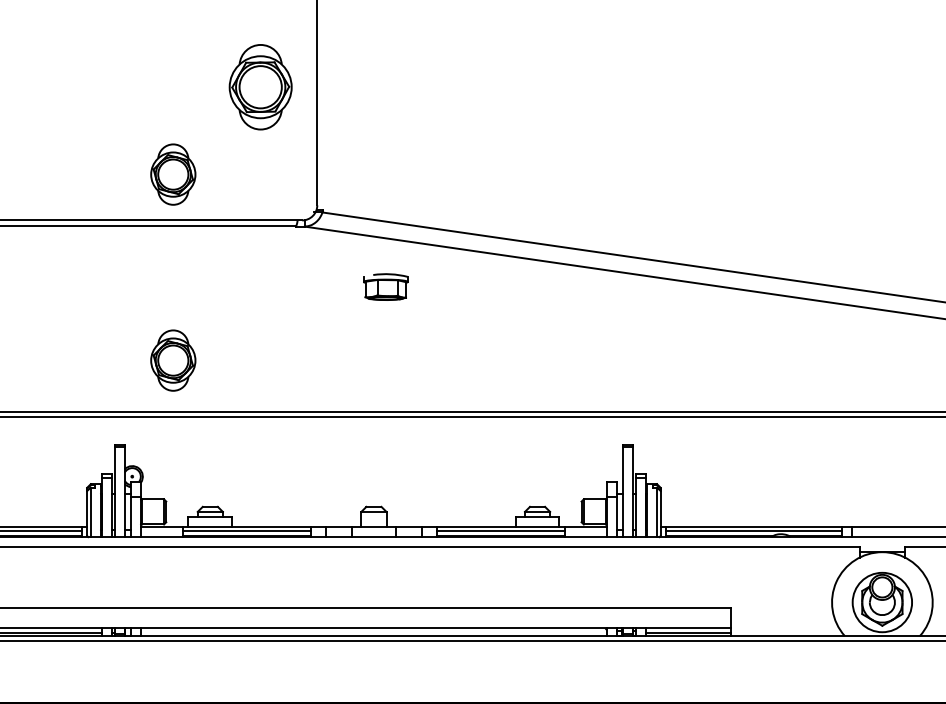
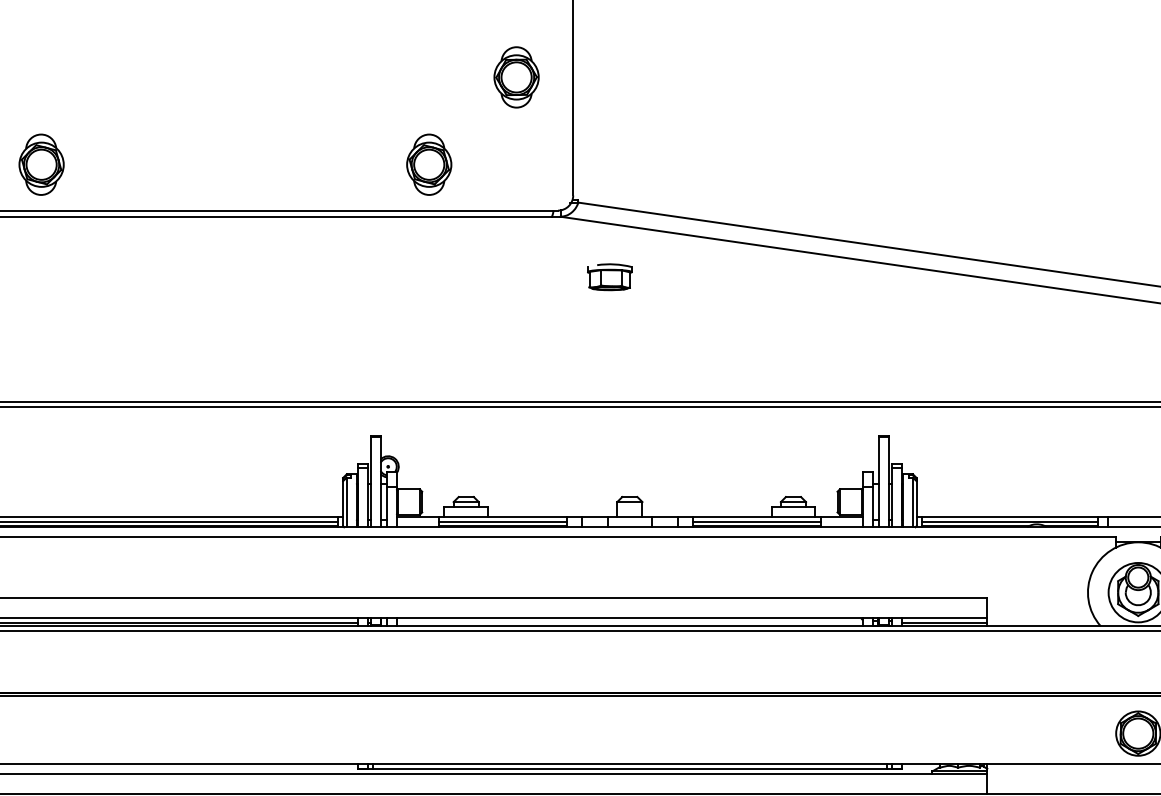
part: (260, 87) -> (516, 77), size x0.71
part: (385, 287) -> (609, 277), moved
part: (173, 360) -> (429, 350), removed

